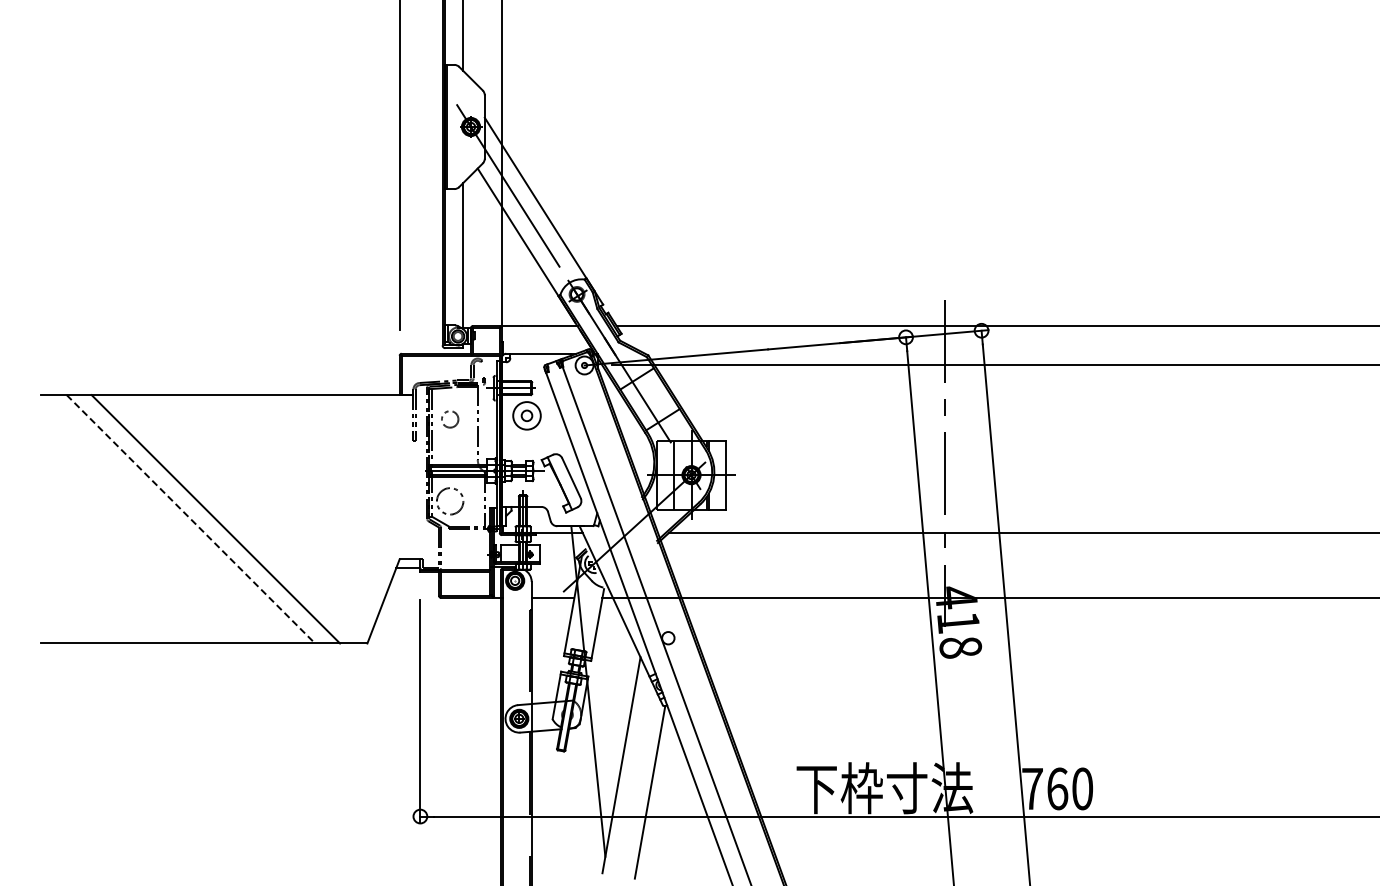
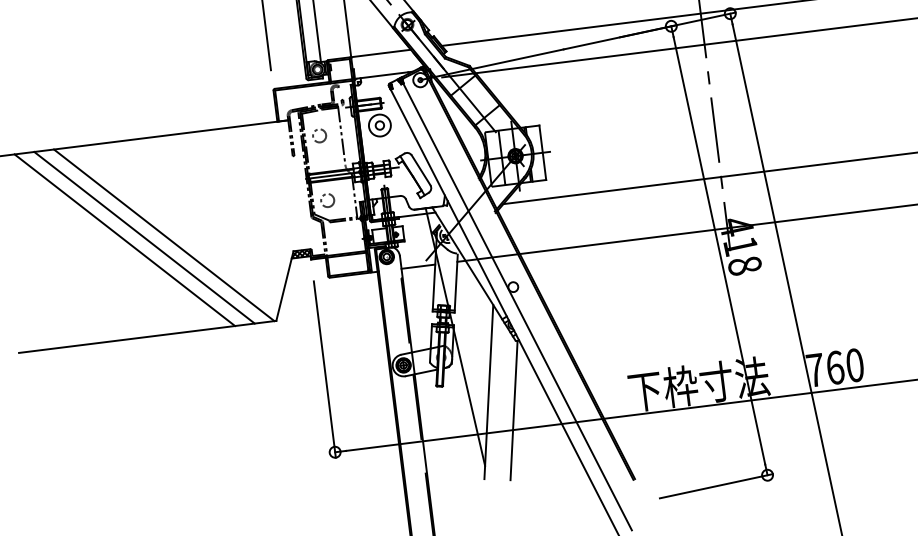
circle: (449, 501) -> (327, 200), size x0.62
line: (190, 519) -> (124, 240), dashed -> solid
line: (240, 519) -> (163, 235), added
hatch: (408, 563) -> (300, 253), added

